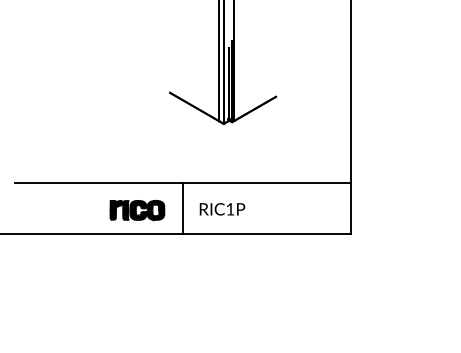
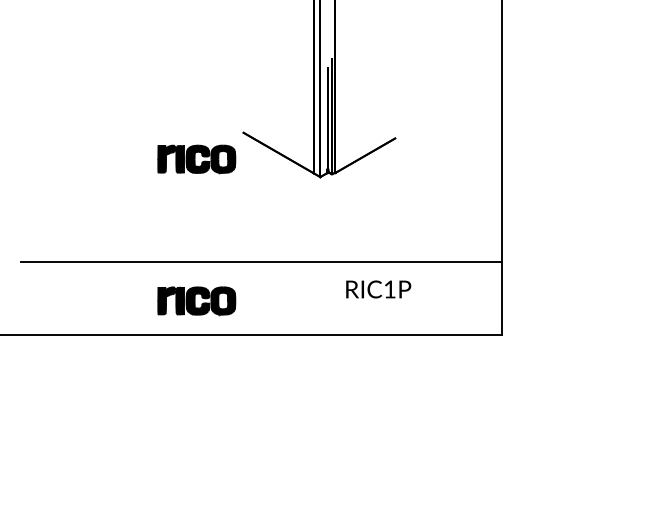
part: (137, 111) -> (196, 159), added
line: (182, 208) -> (261, 298), removed
text: (222, 209) -> (378, 289), moved

